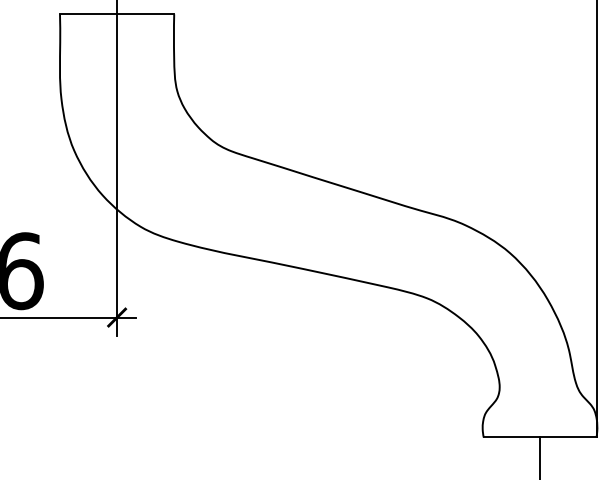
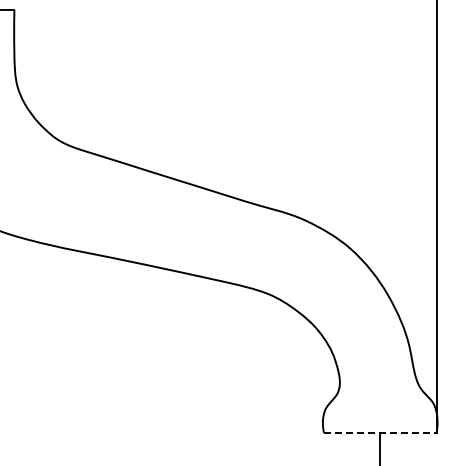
line: (540, 437) -> (380, 432), solid -> dashed

